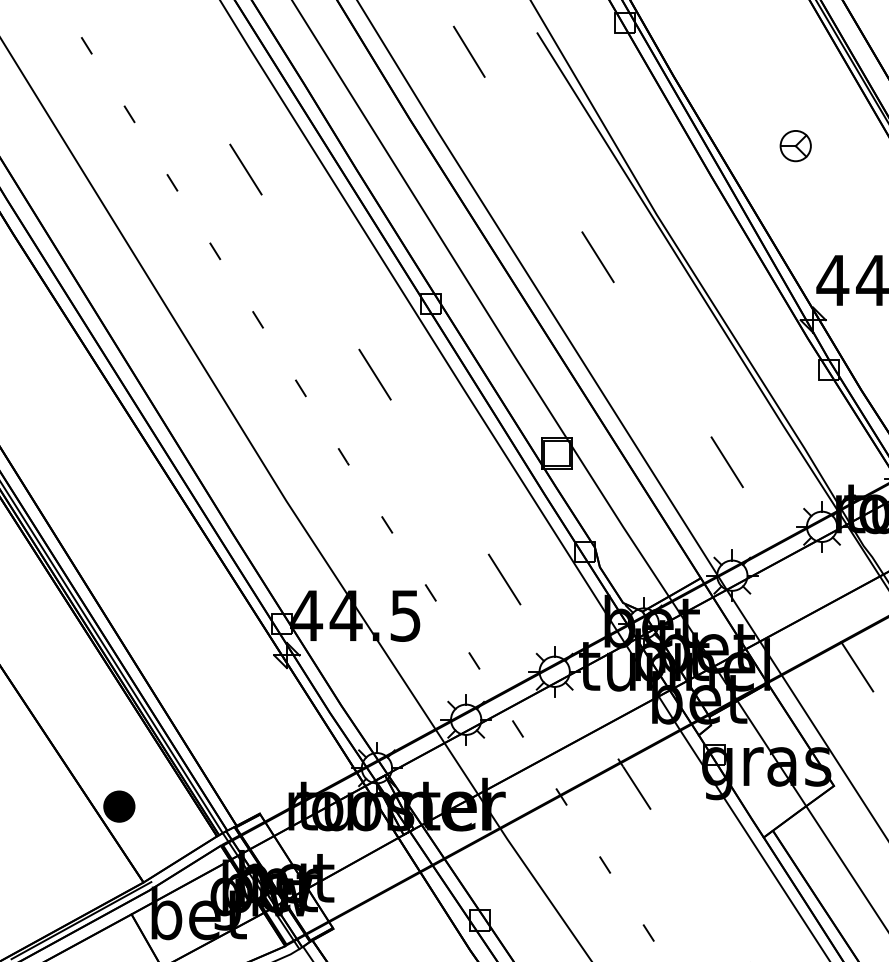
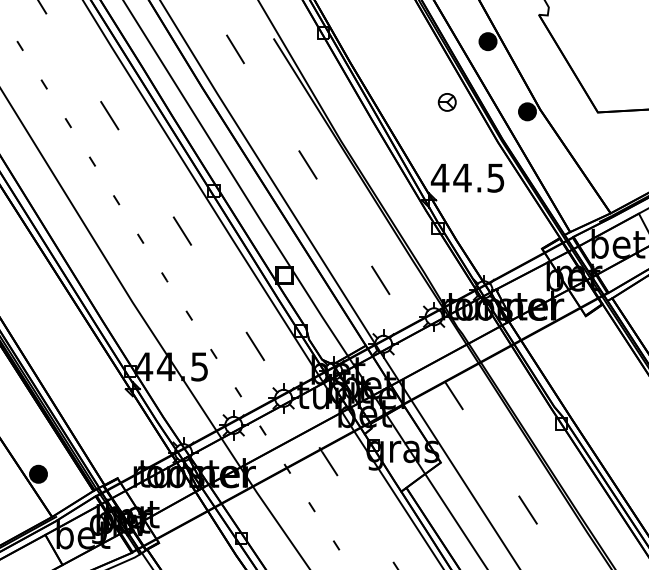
part: (794, 146) -> (446, 102), moved

